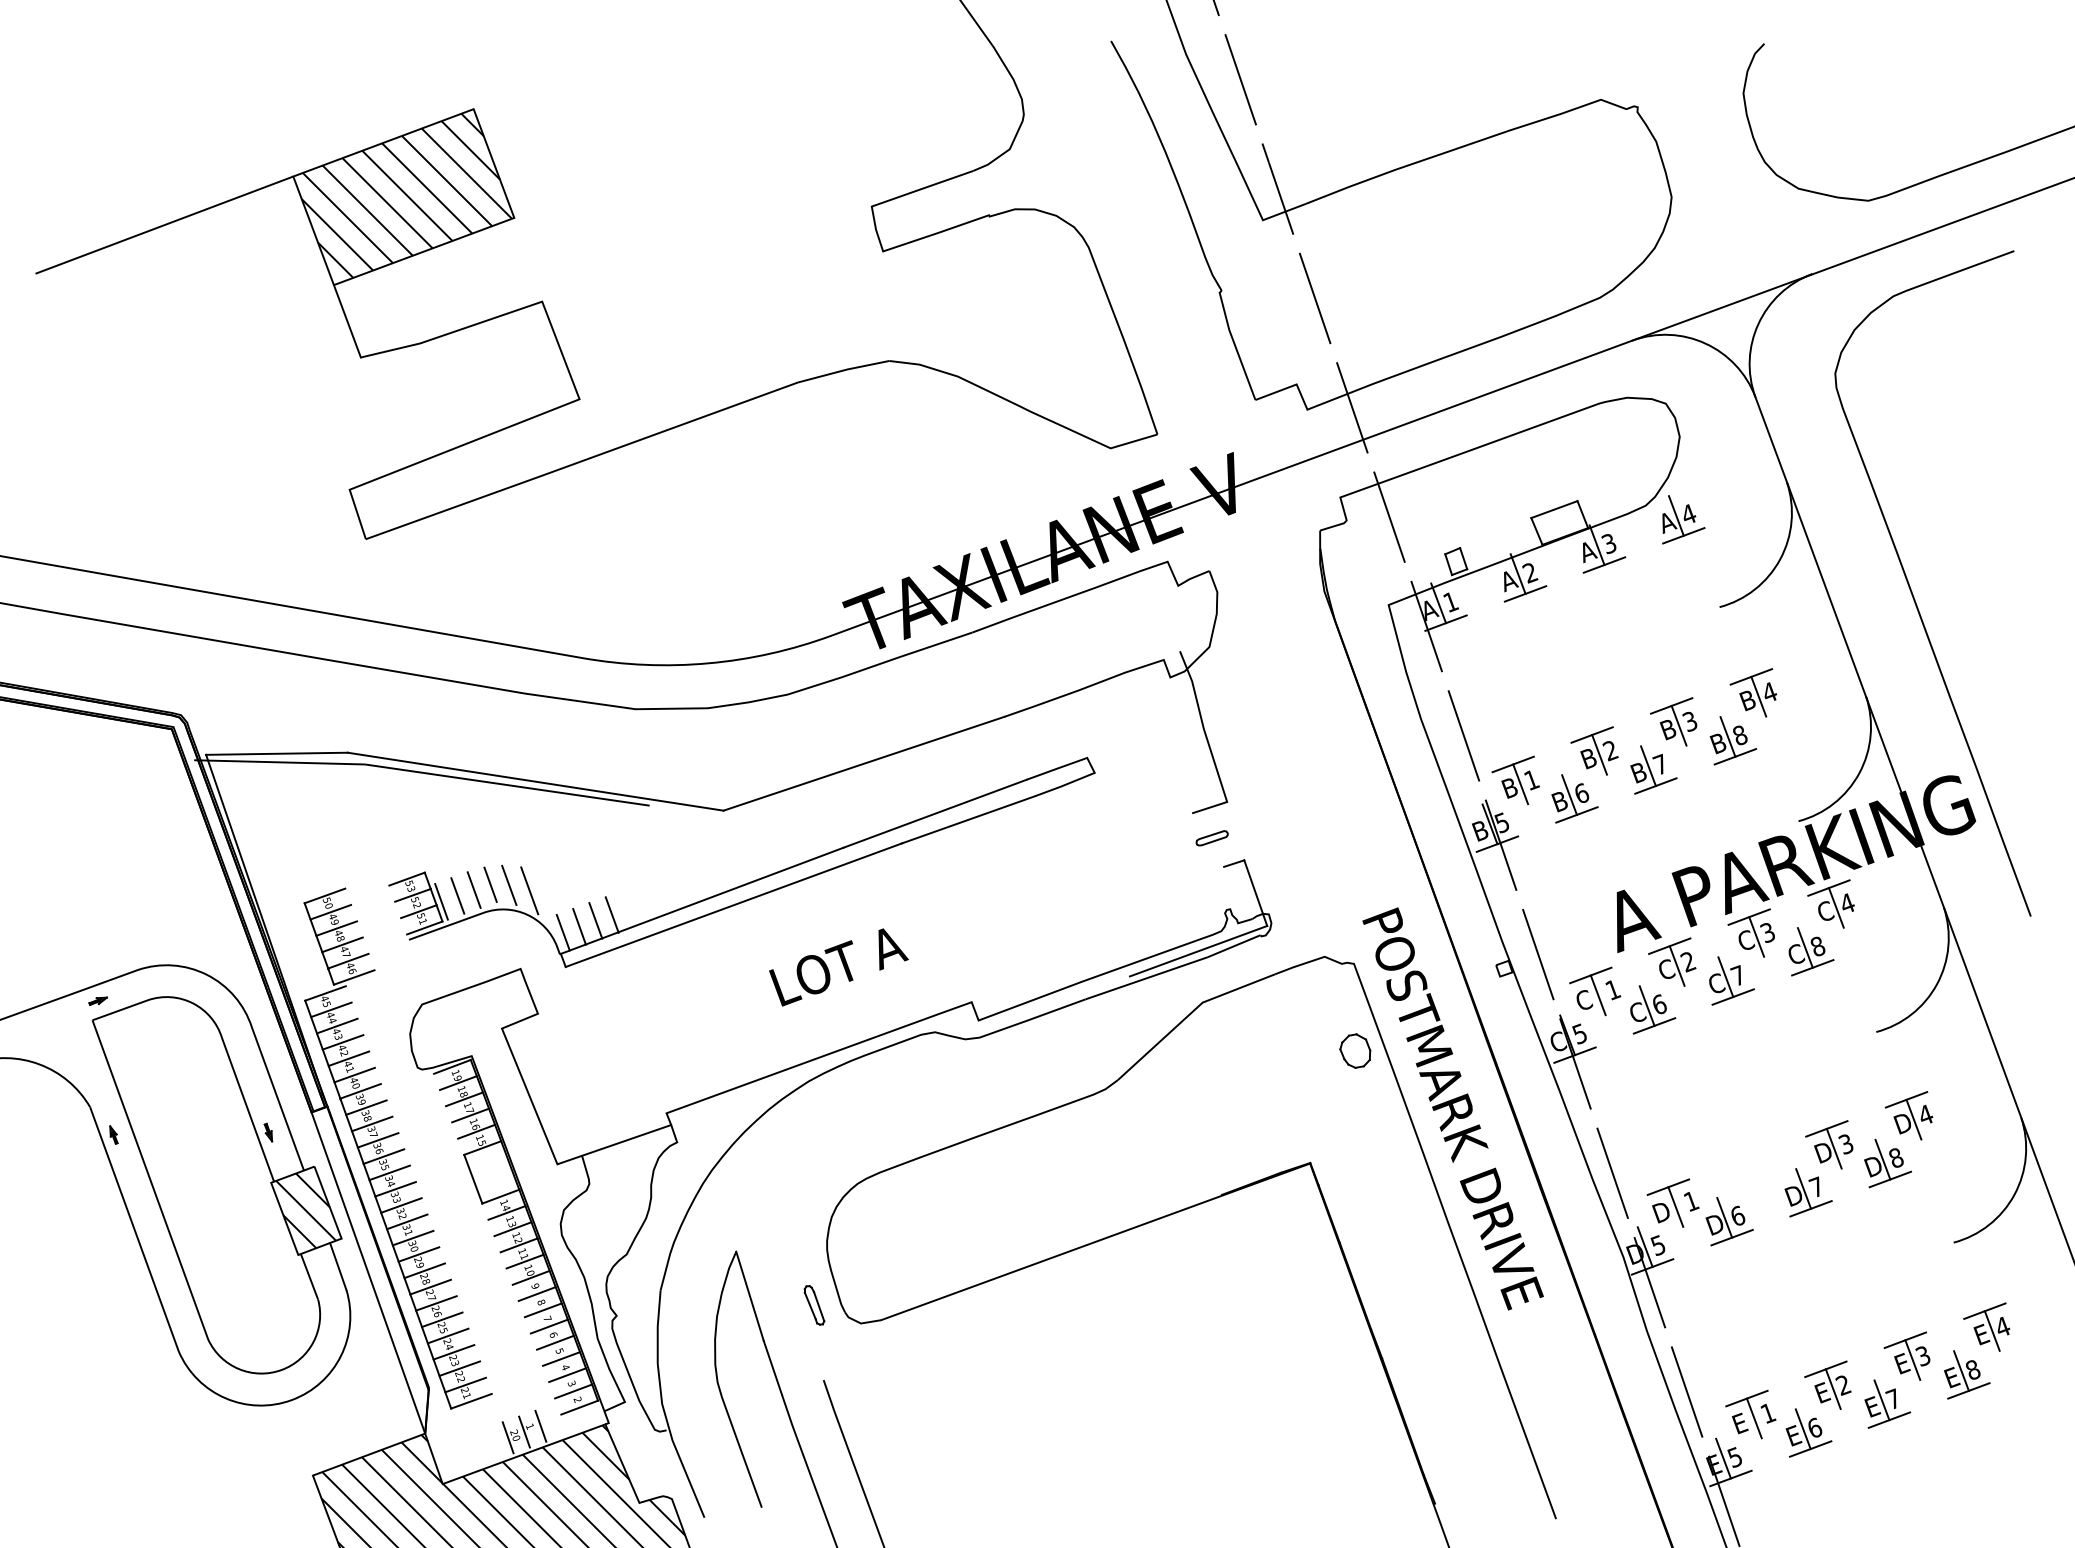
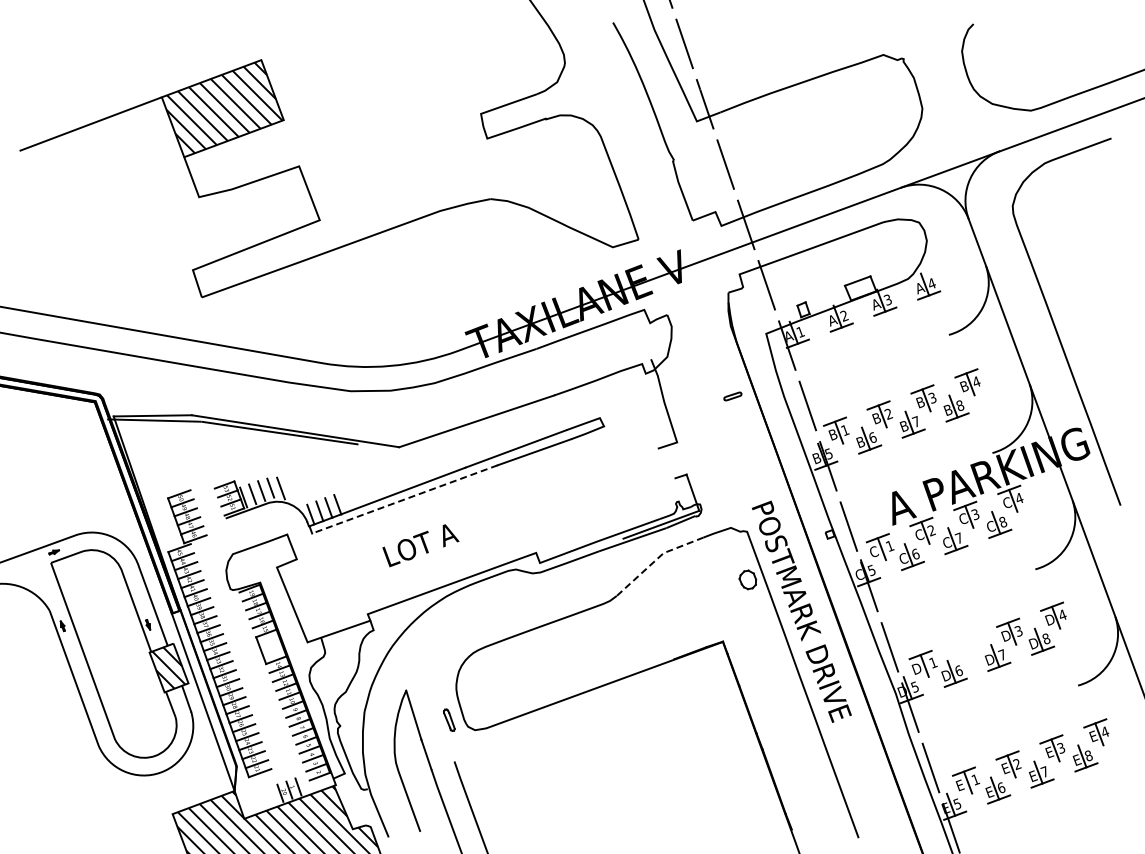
part: (1211, 838) -> (732, 396), moved
line: (528, 890) -> (291, 491), removed
line: (733, 905) -> (404, 499), solid -> dashed
text: (838, 966) -> (420, 545), moved
line: (1189, 1014) -> (656, 559), solid -> dashed

